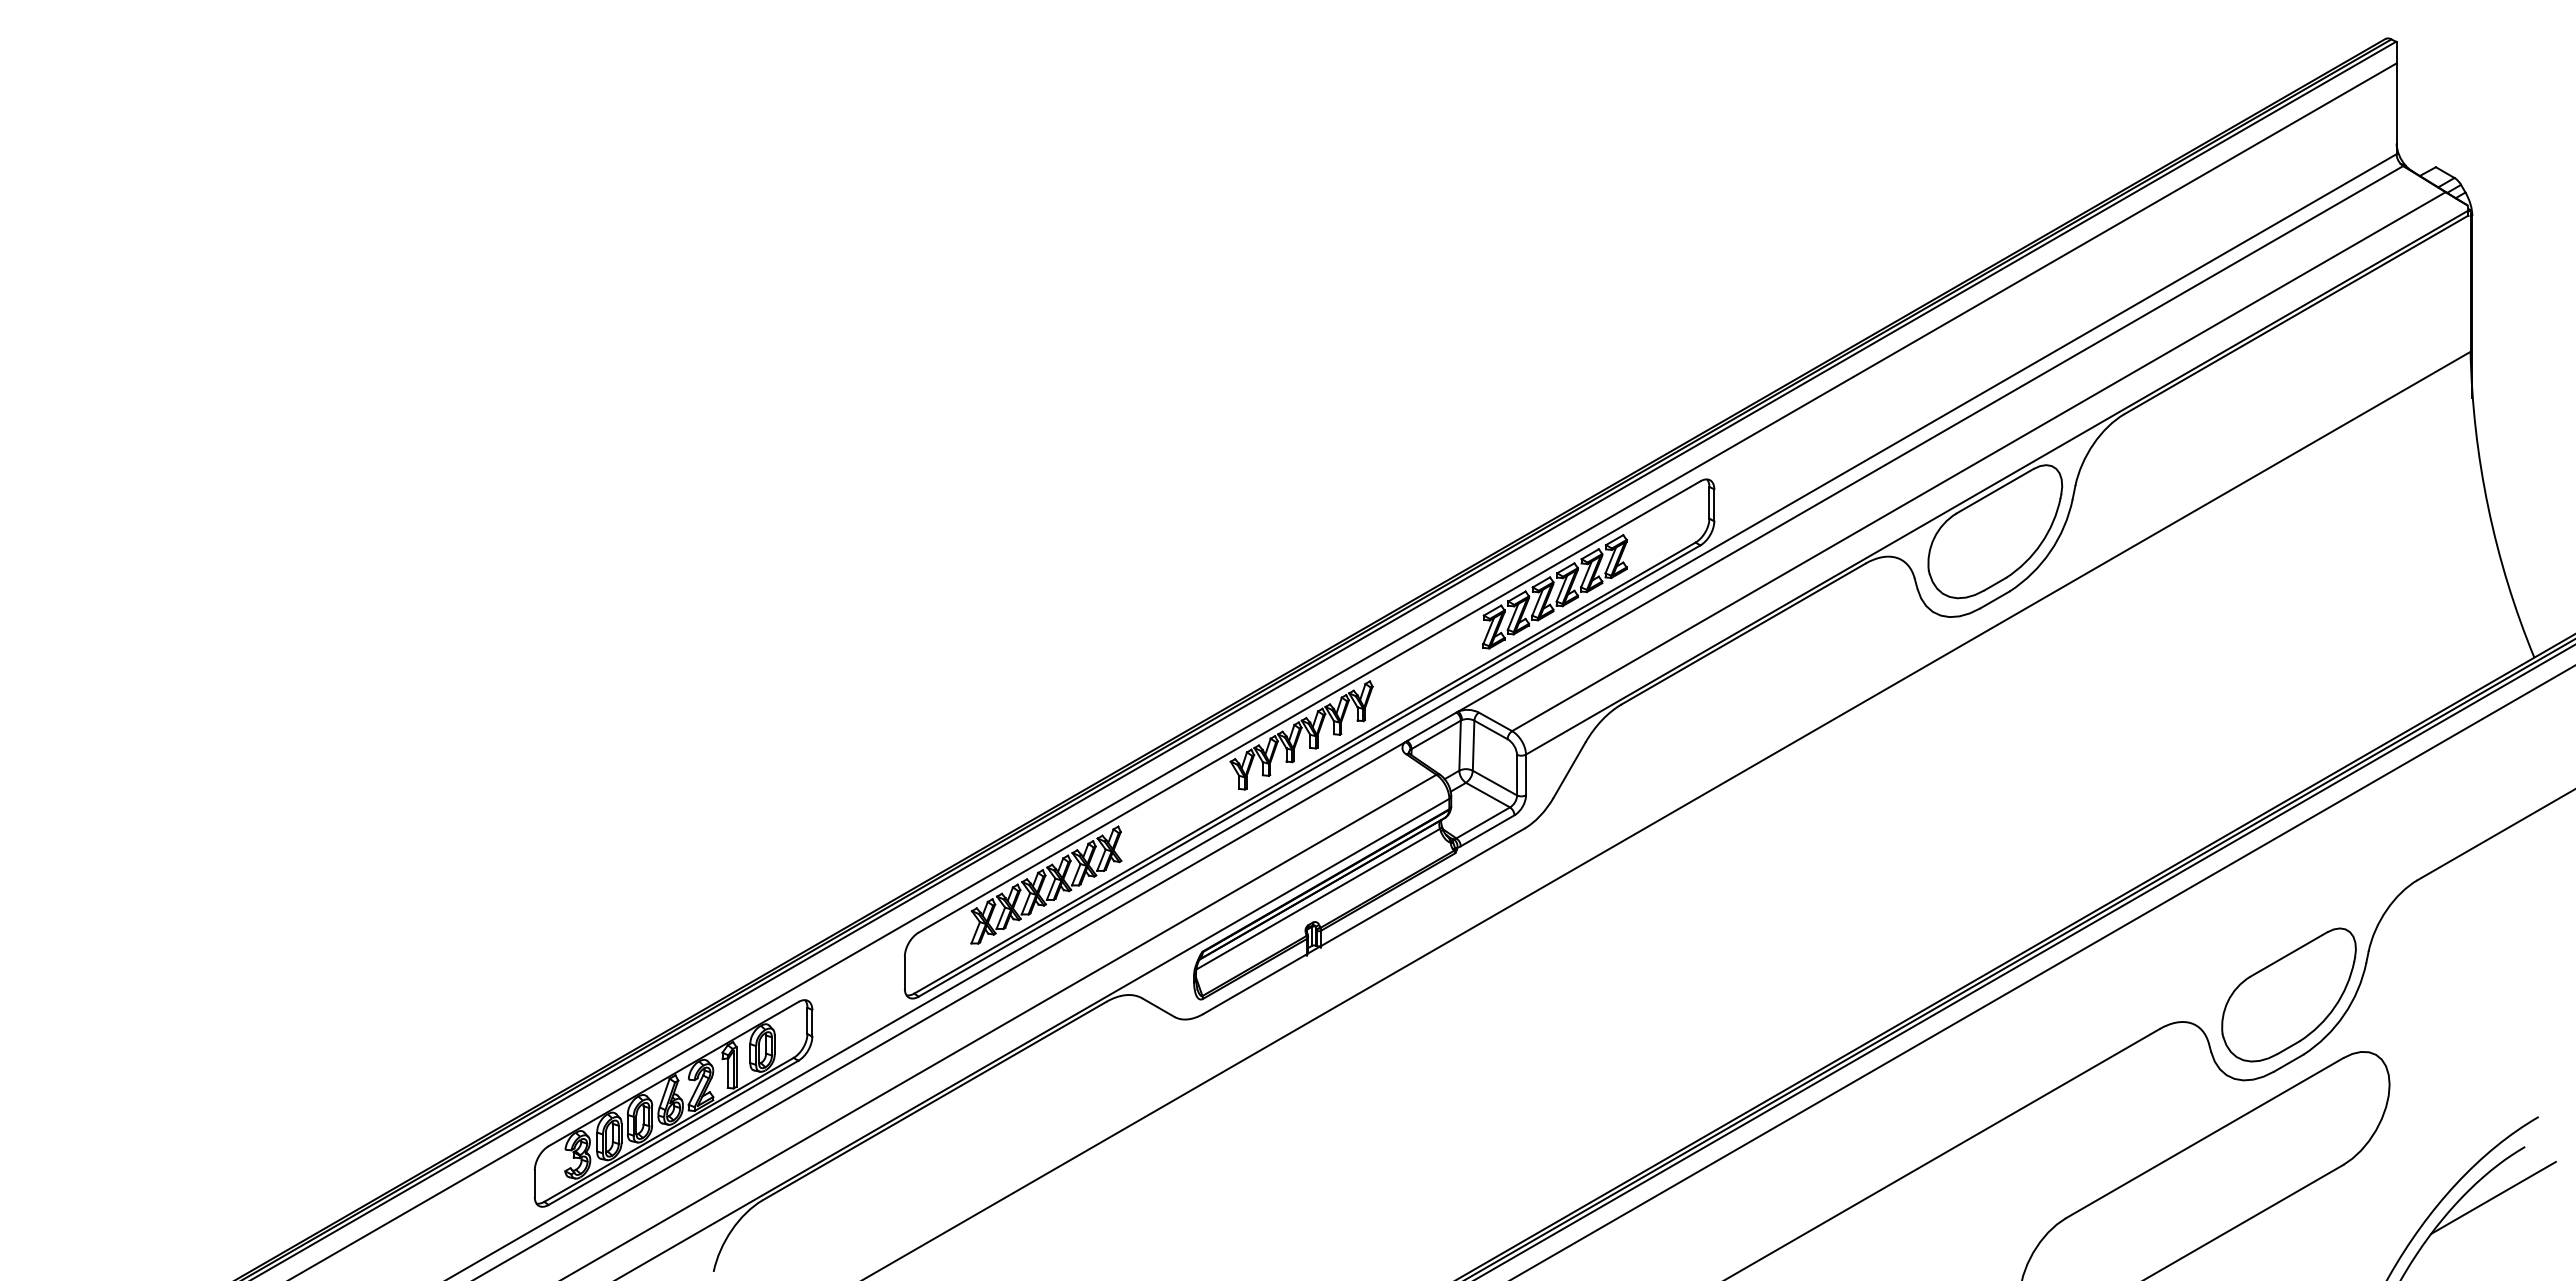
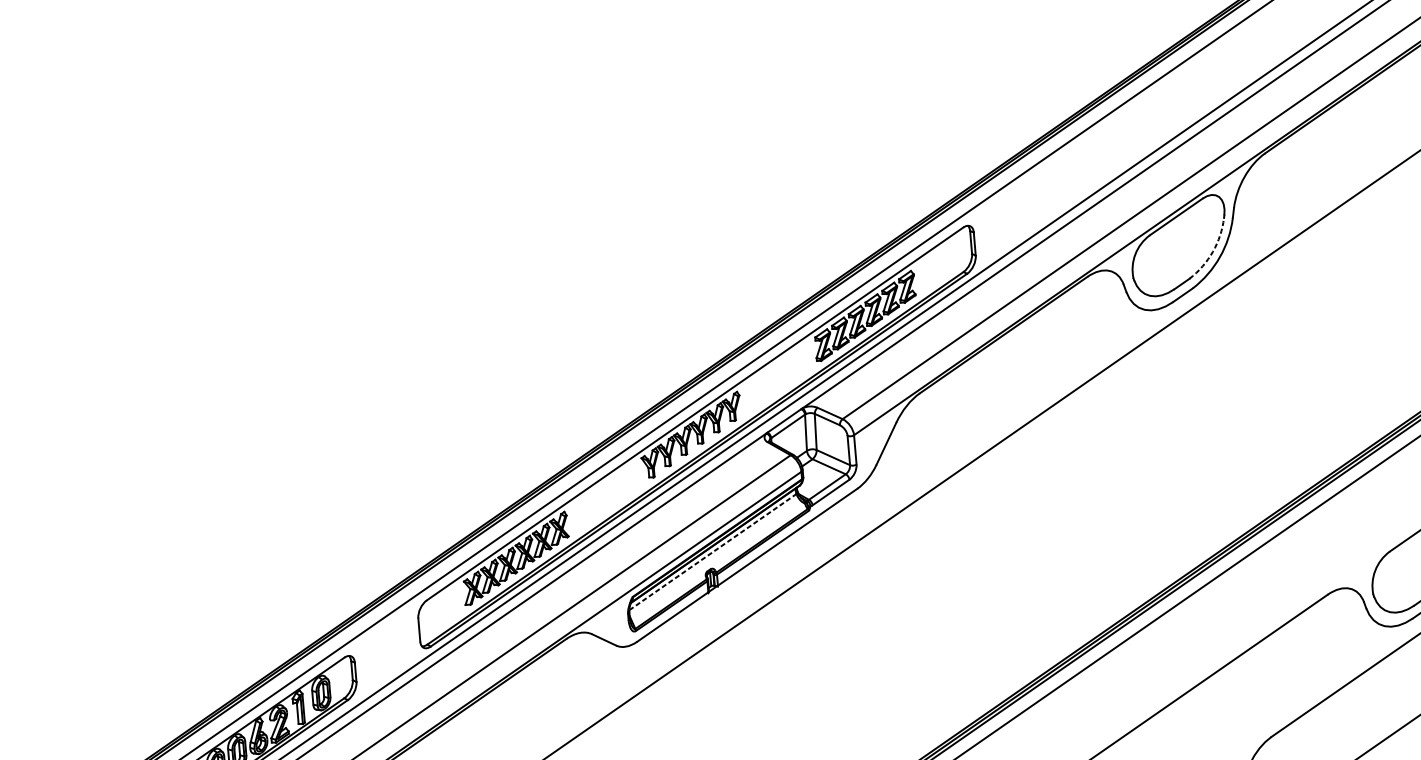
arc: (2041, 543) -> (1213, 251), solid -> dashed
line: (1318, 899) -> (713, 552), solid -> dashed

